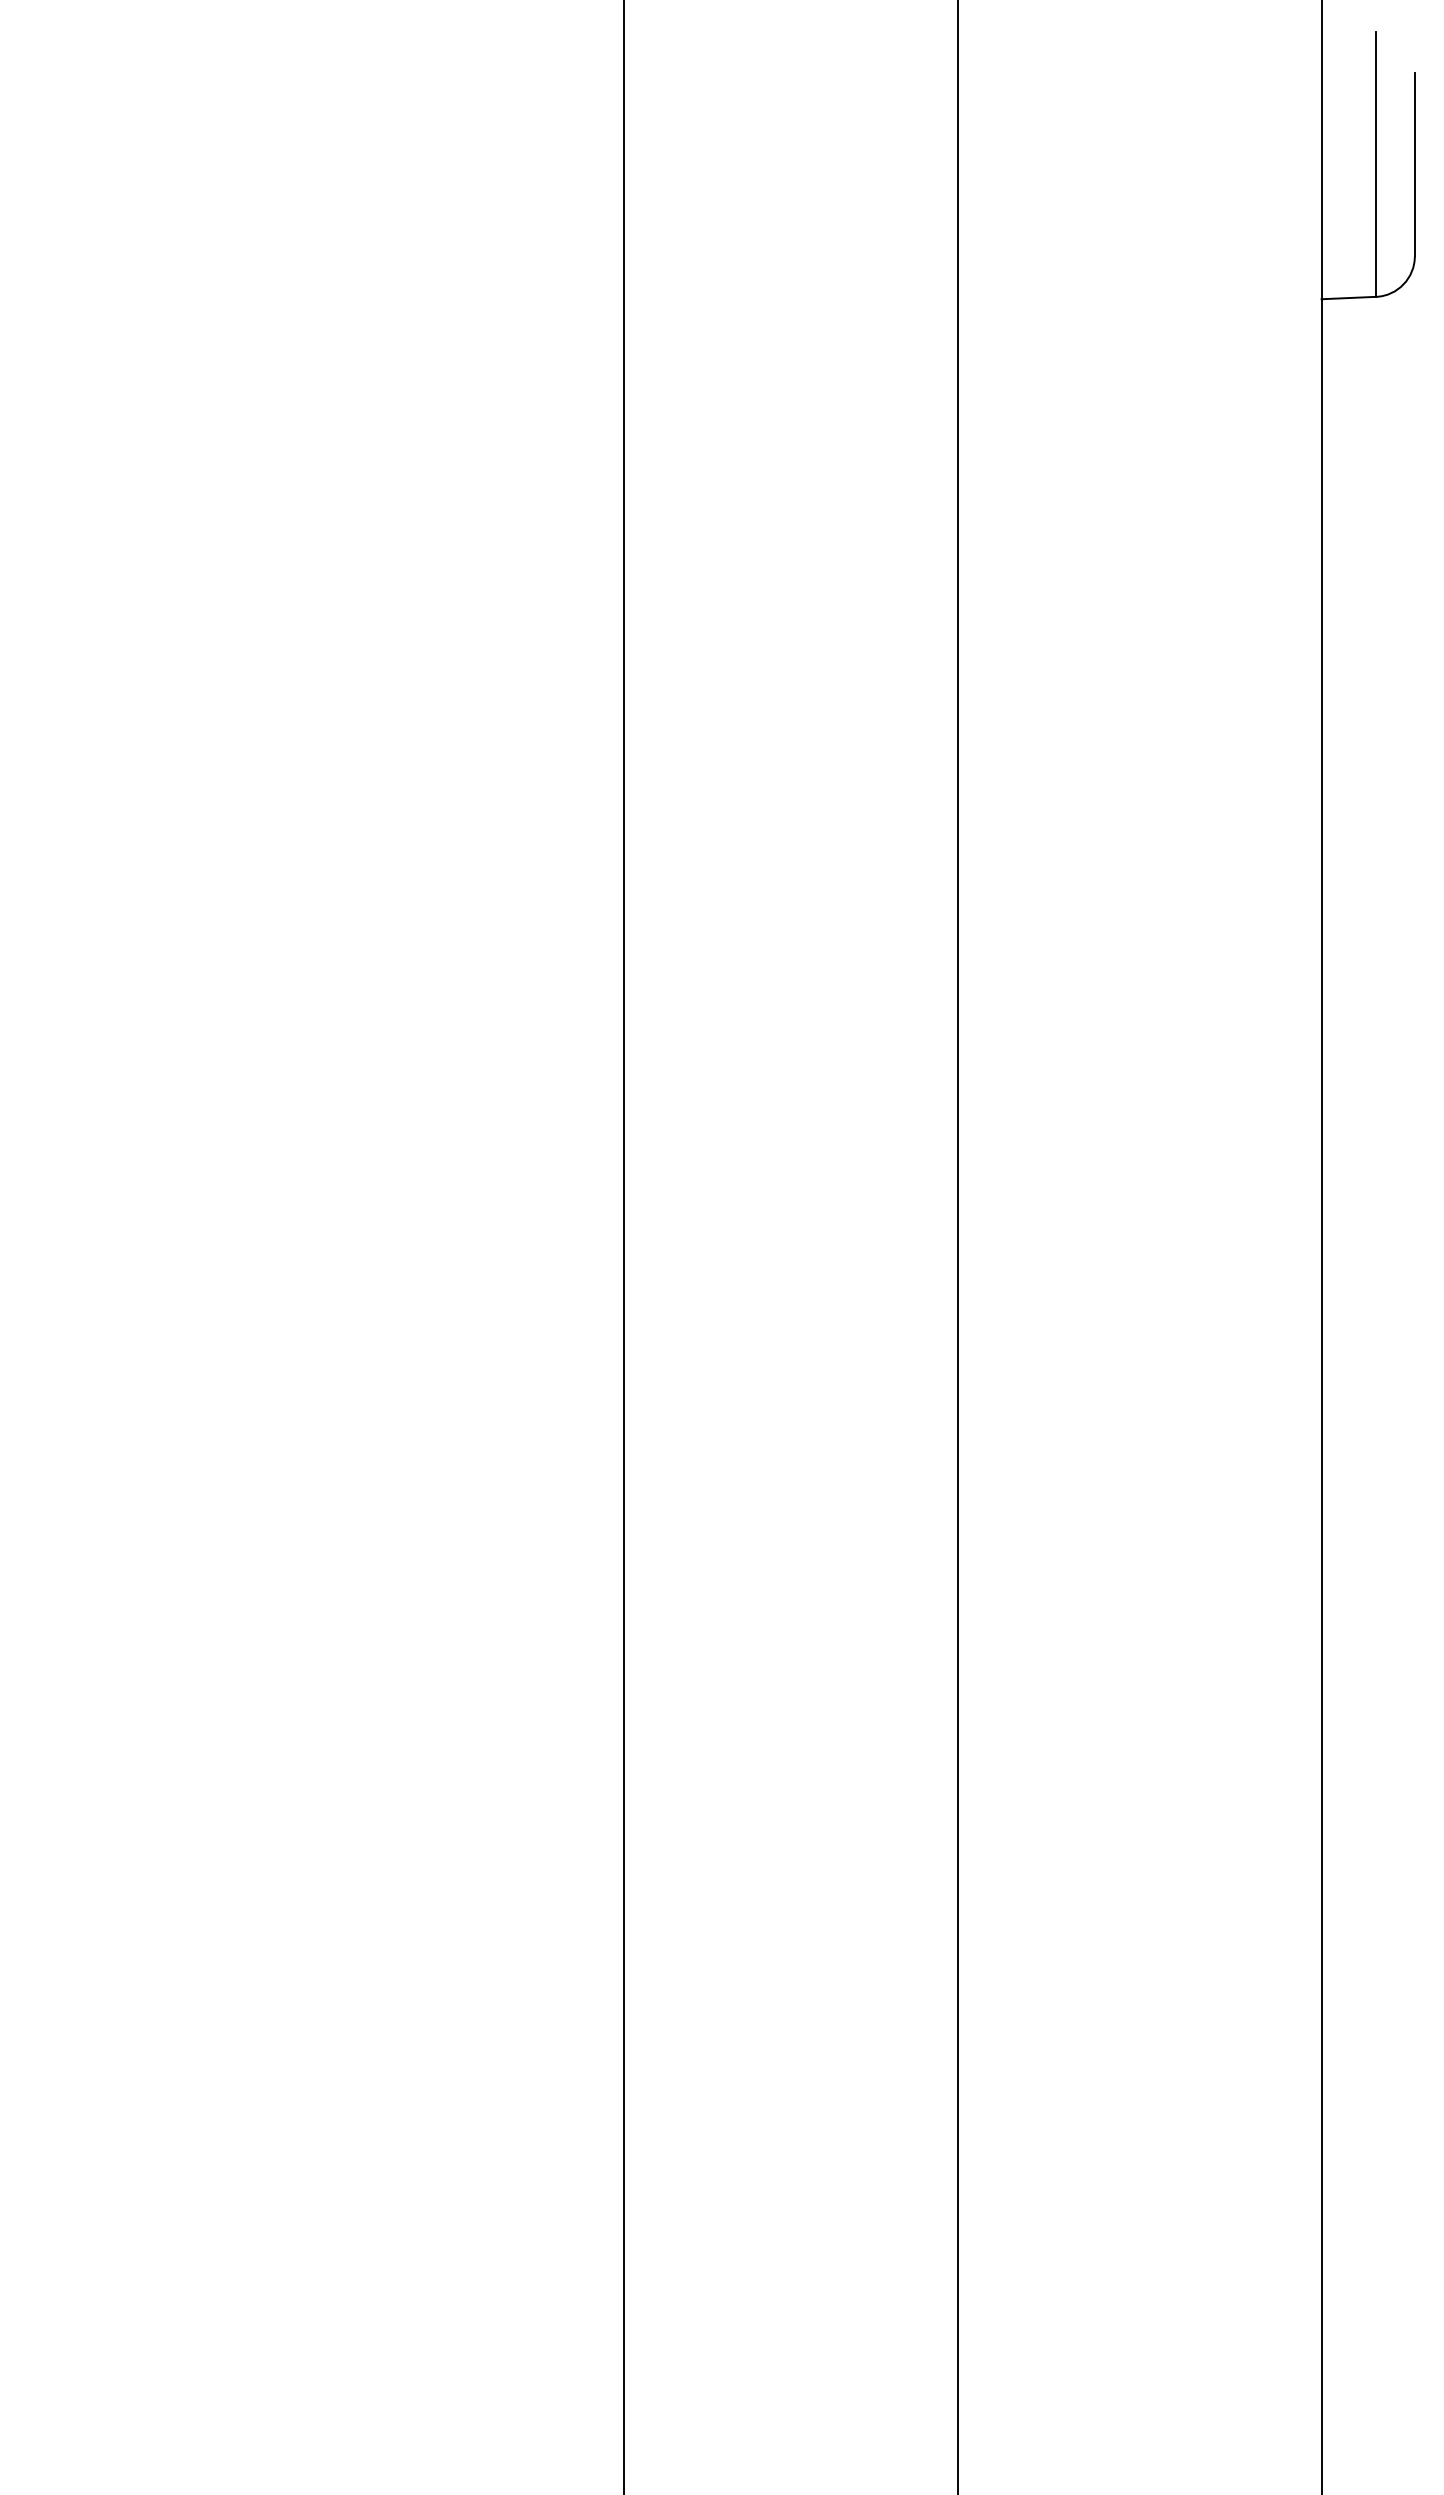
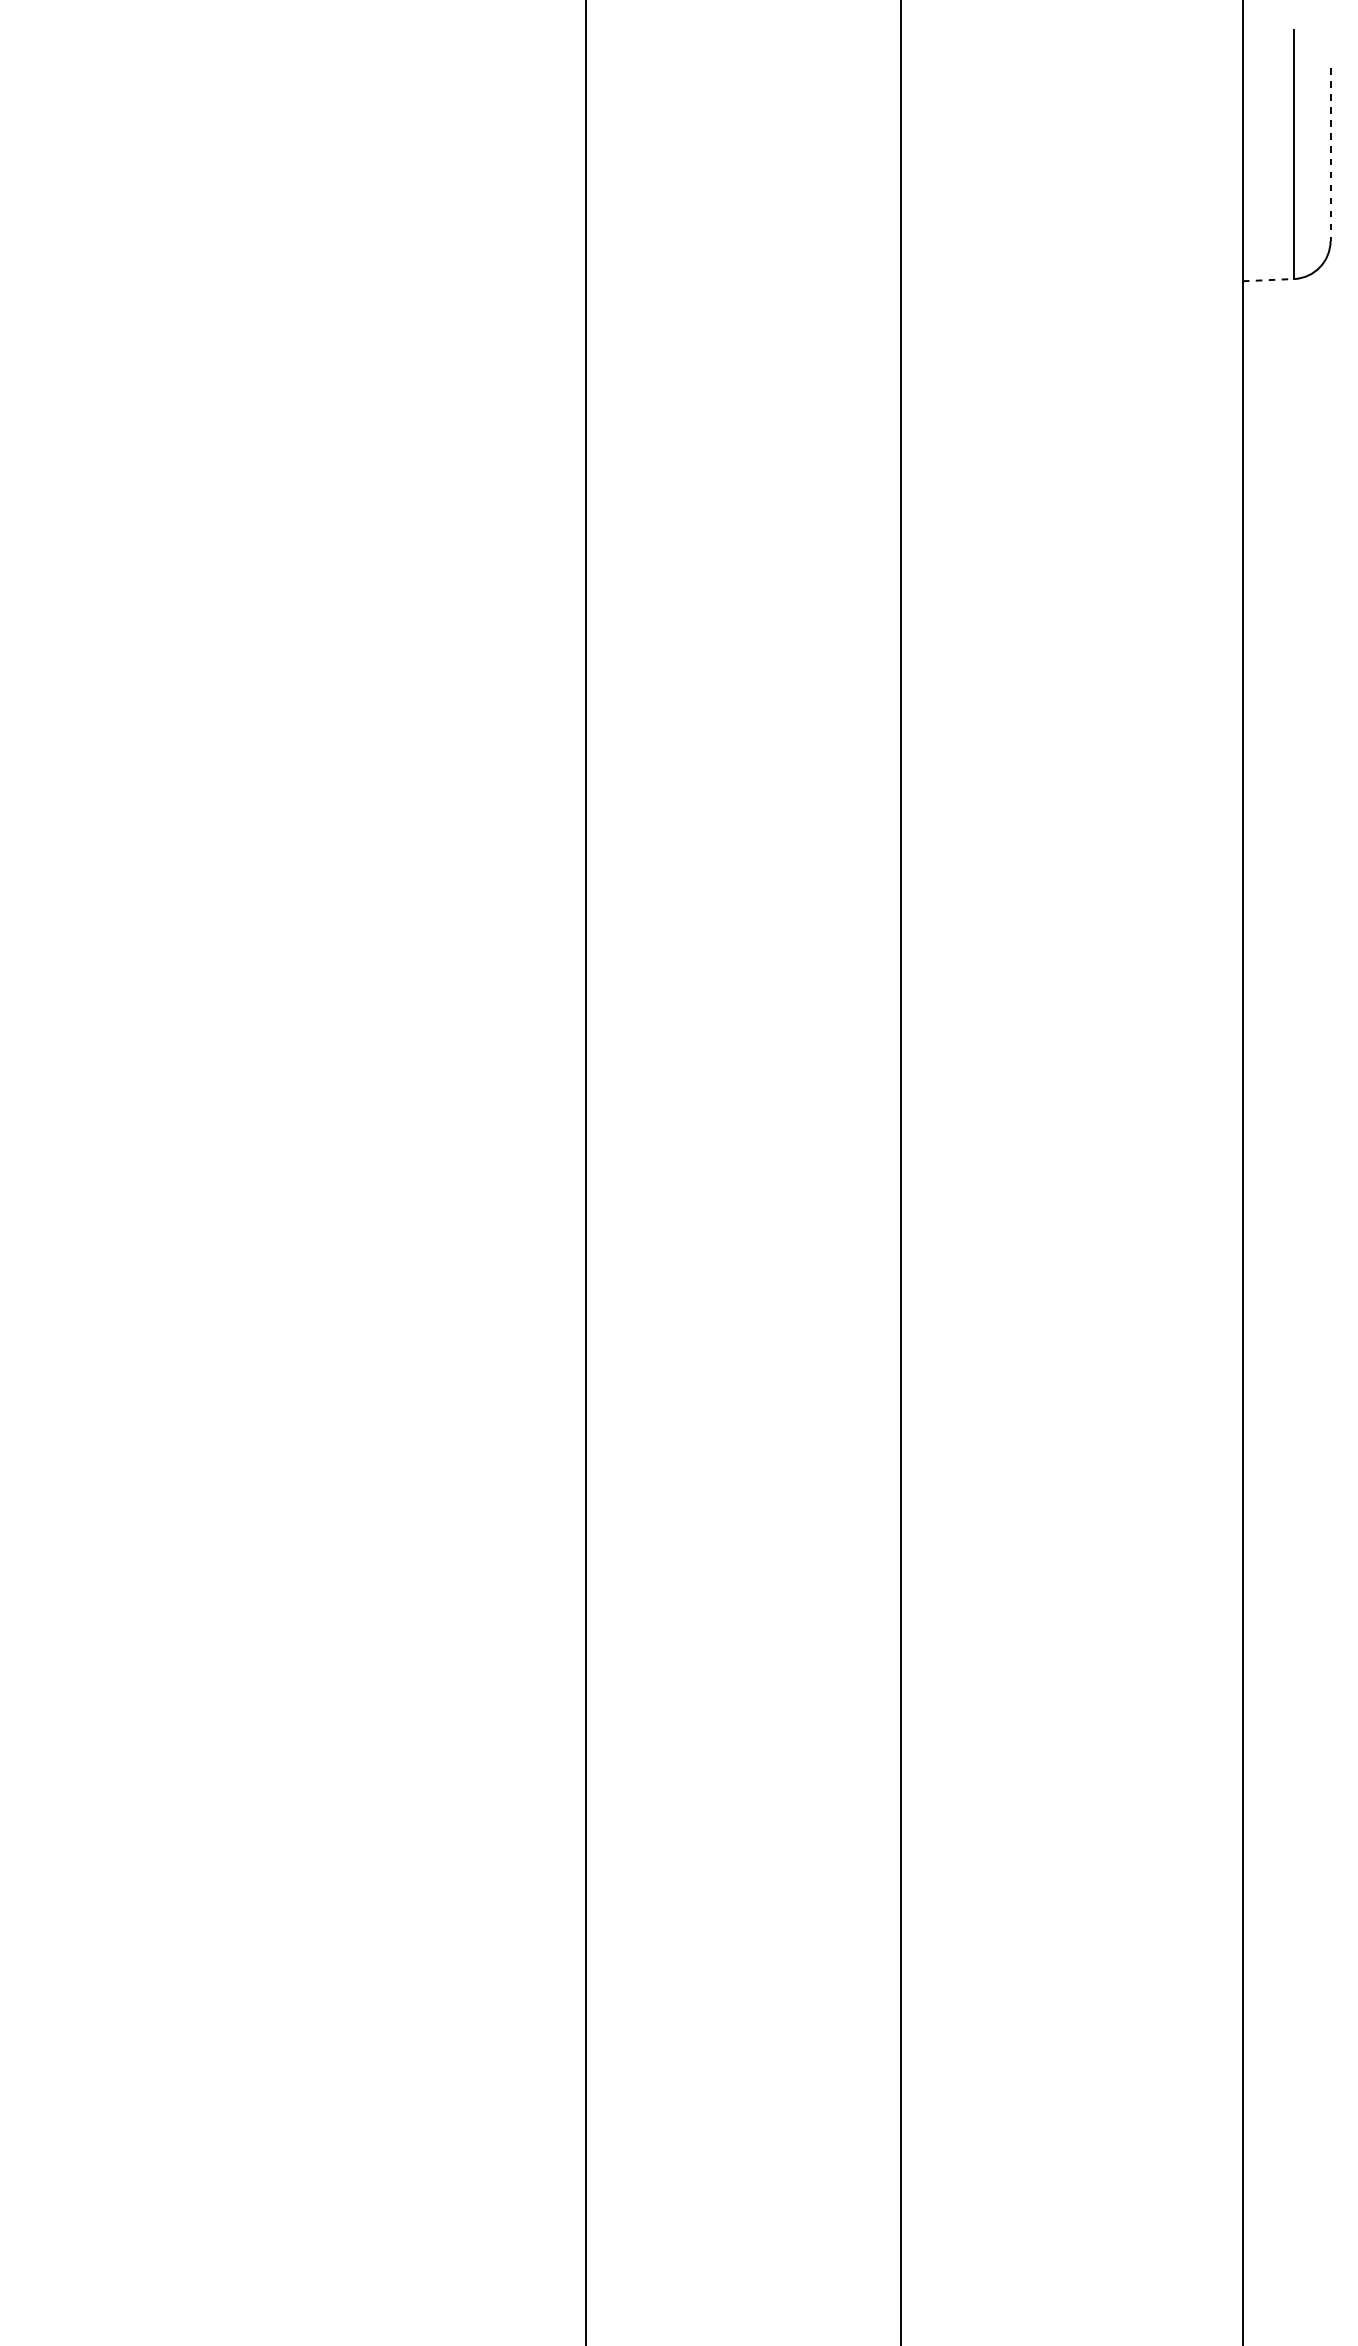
line: (1414, 164) -> (1330, 154), solid -> dashed
line: (1349, 298) -> (1269, 280), solid -> dashed

